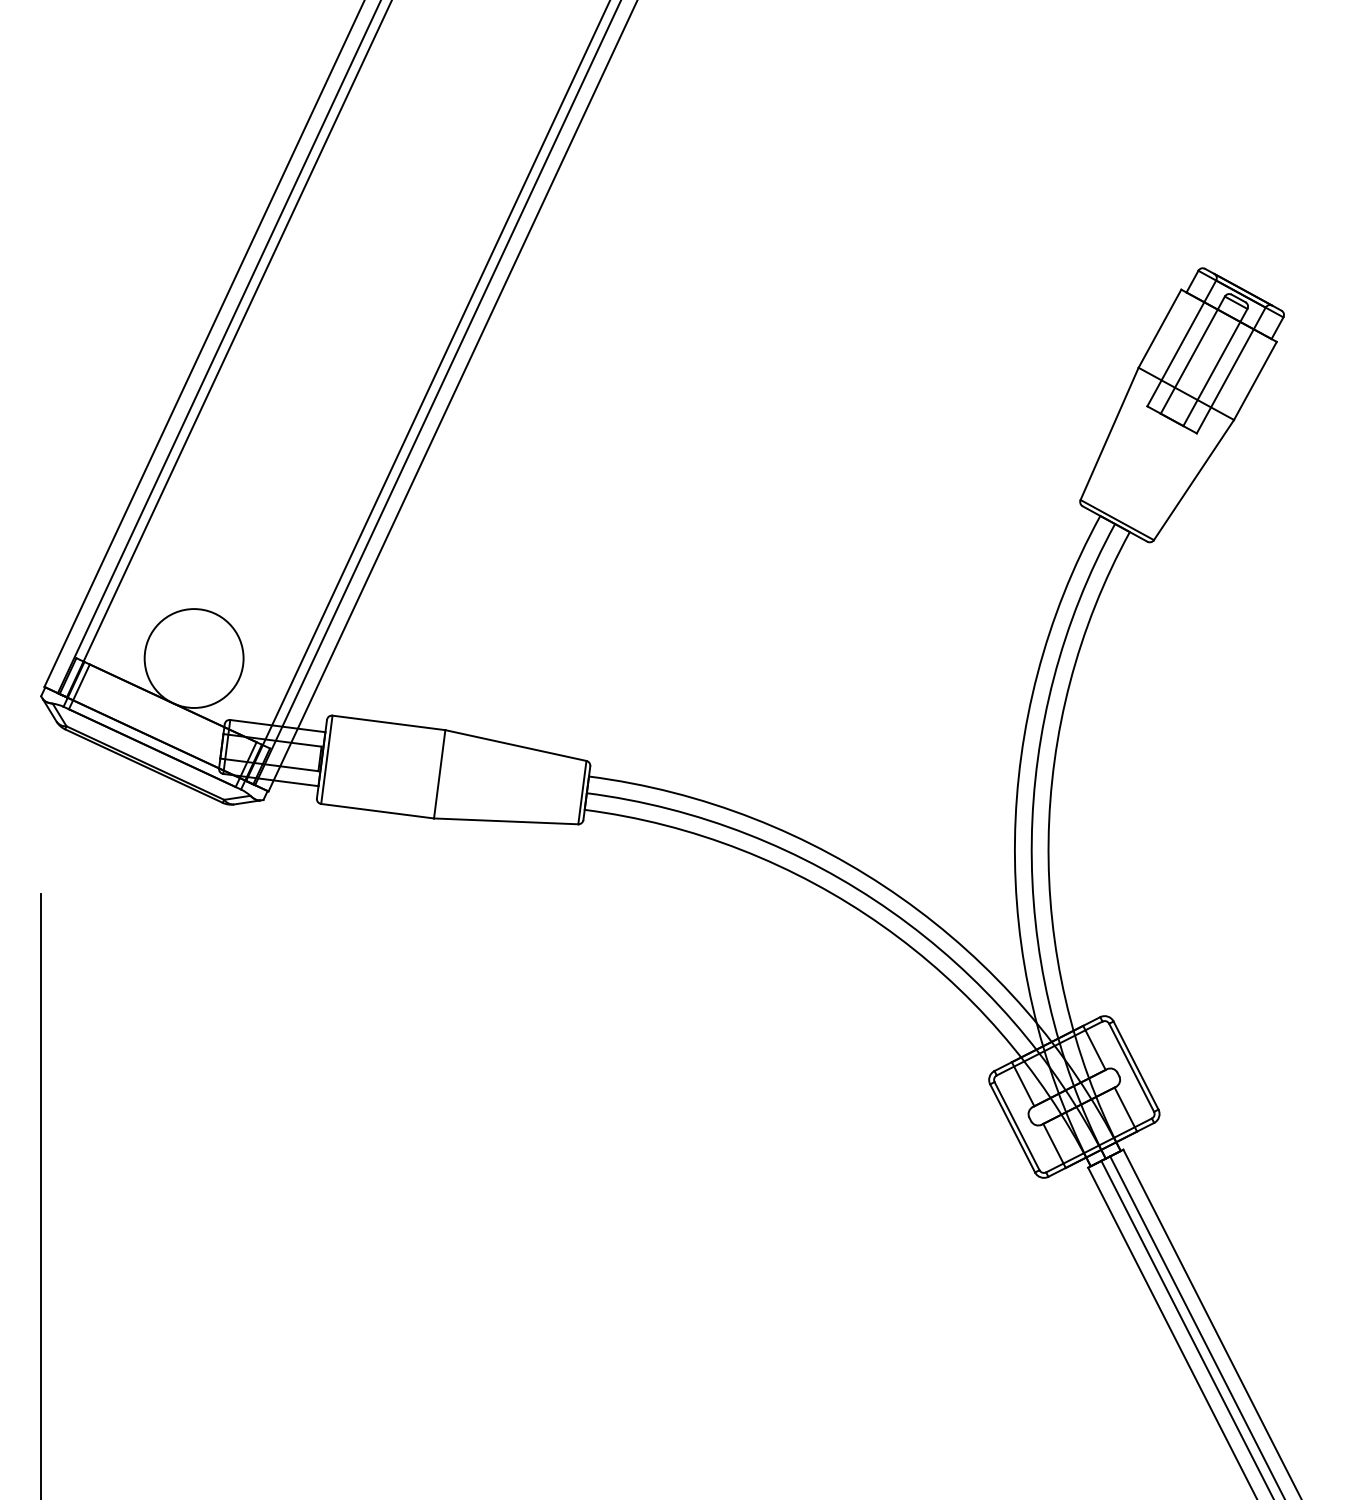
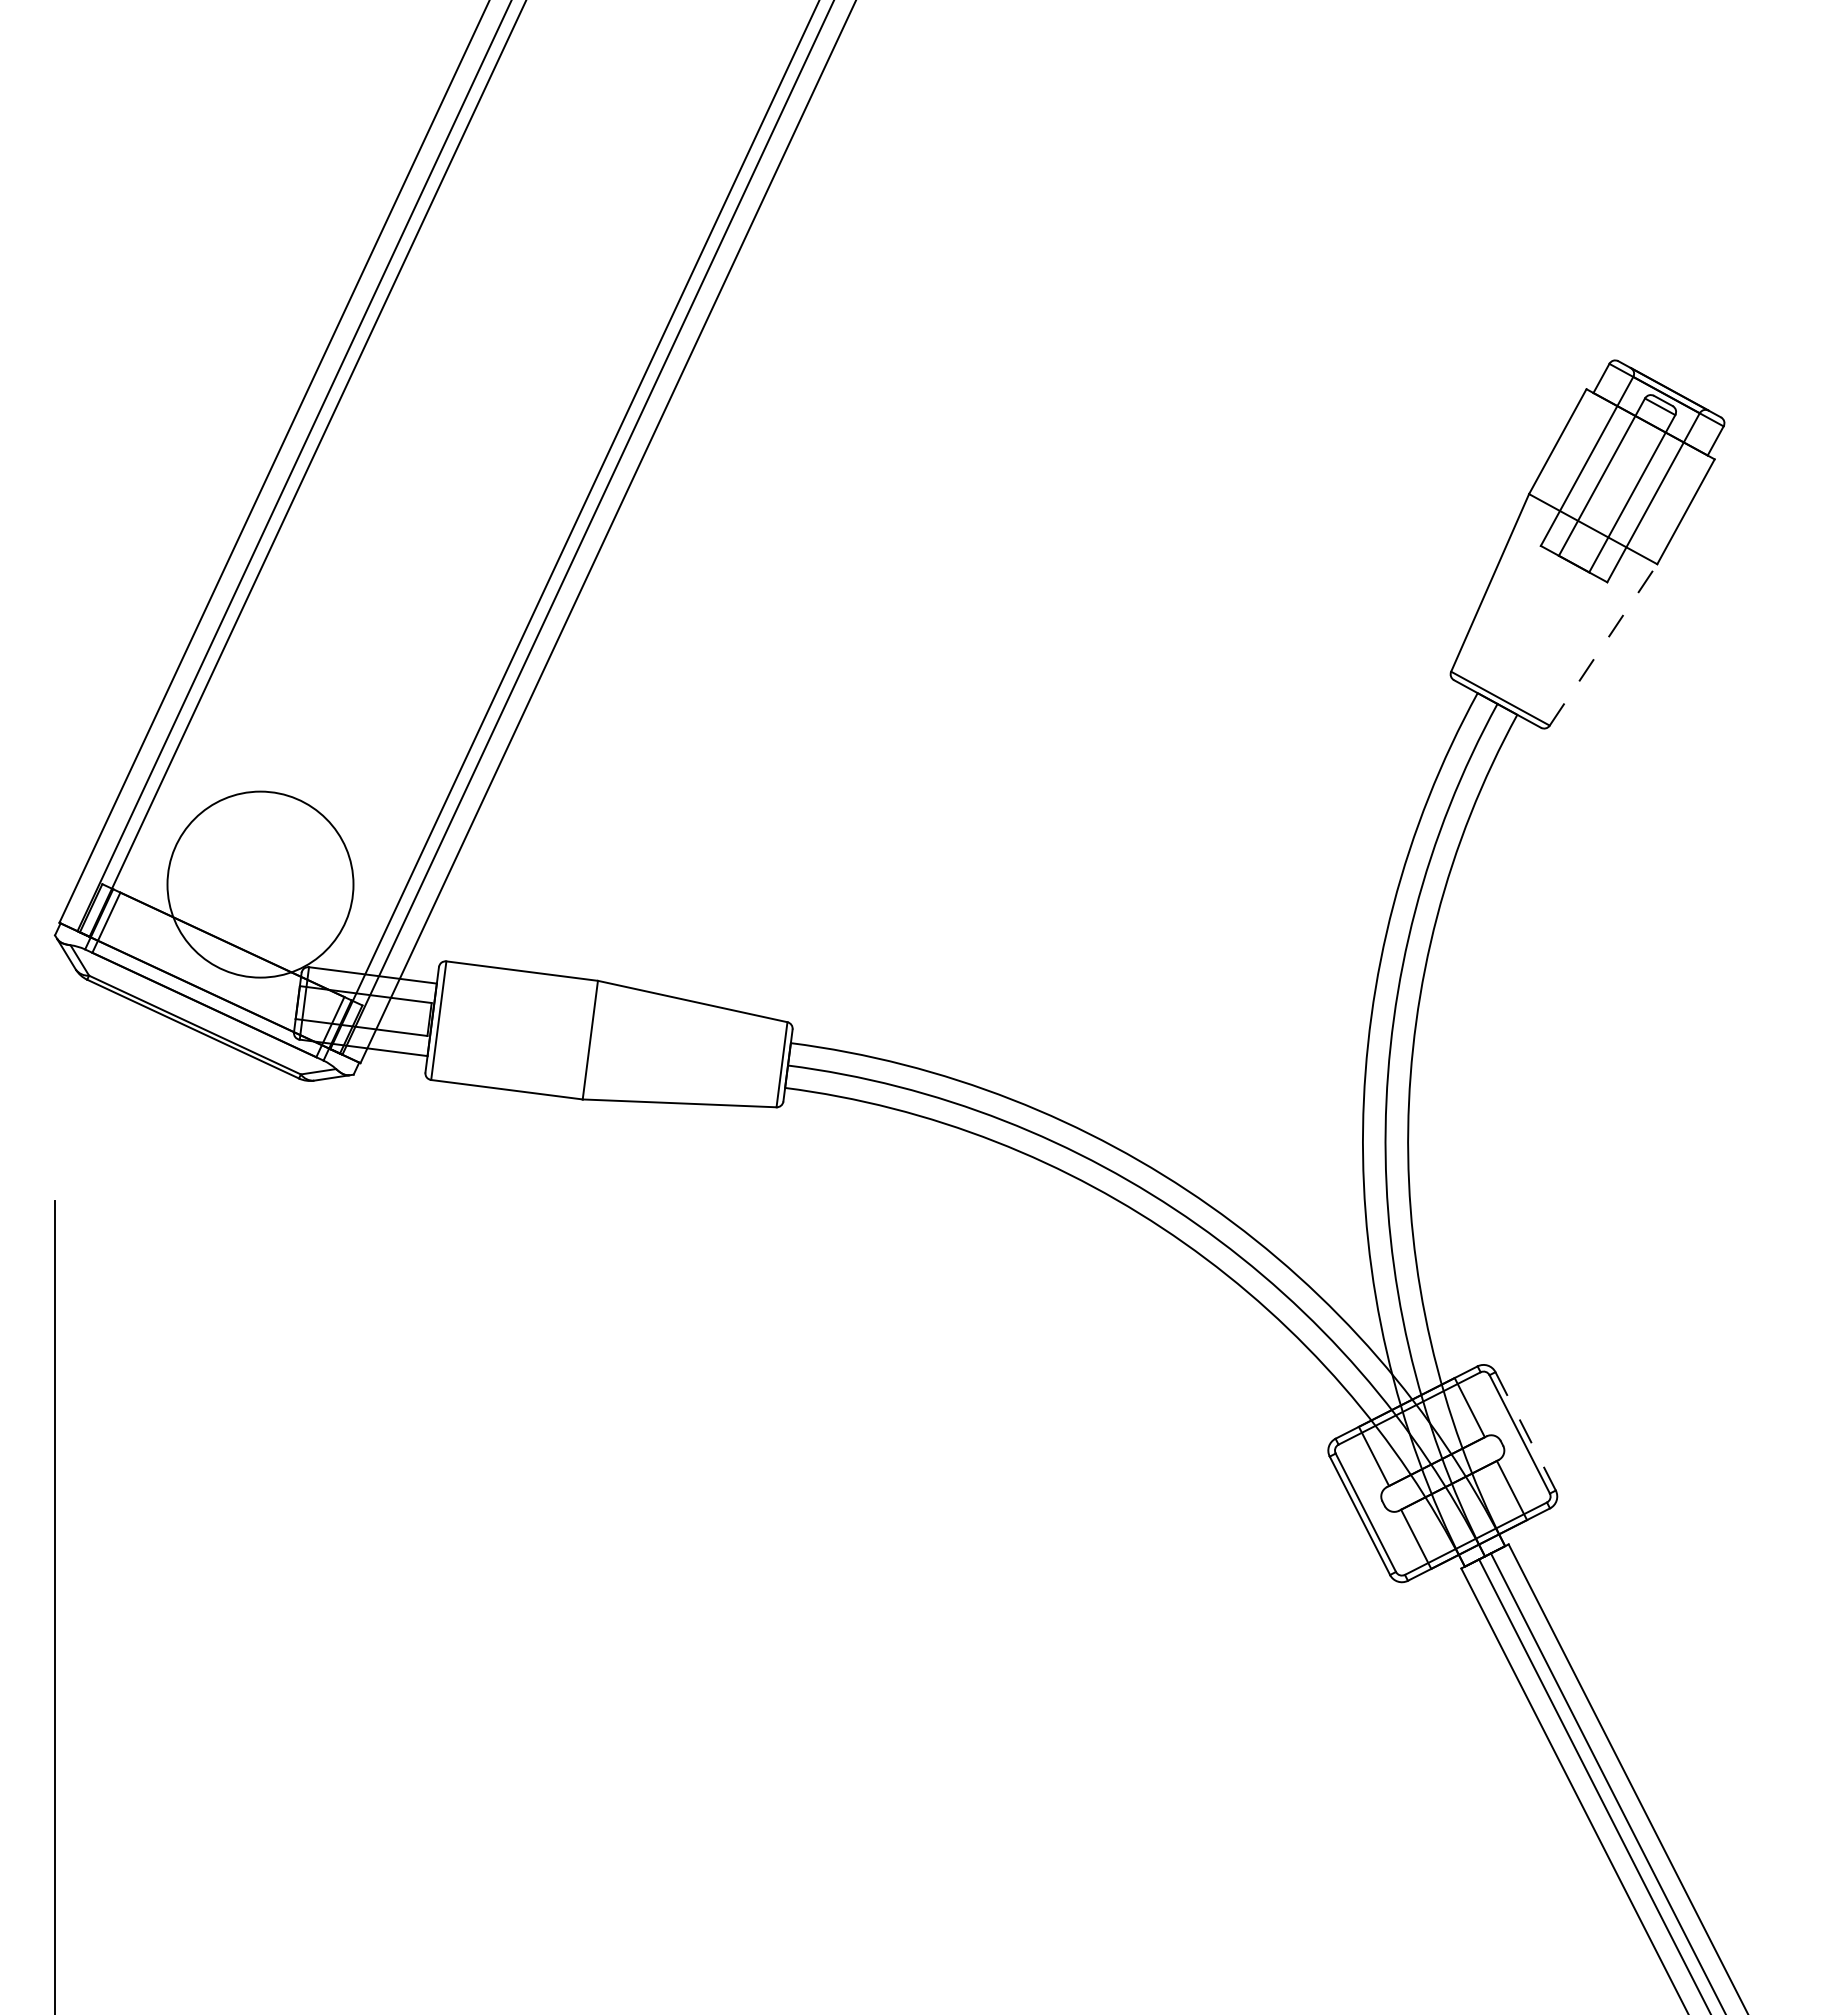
line: (1193, 479) -> (1603, 644), solid -> dashed
circle: (194, 658) -> (260, 884), size x1.4
line: (1135, 1065) -> (1525, 1431), solid -> dashed

